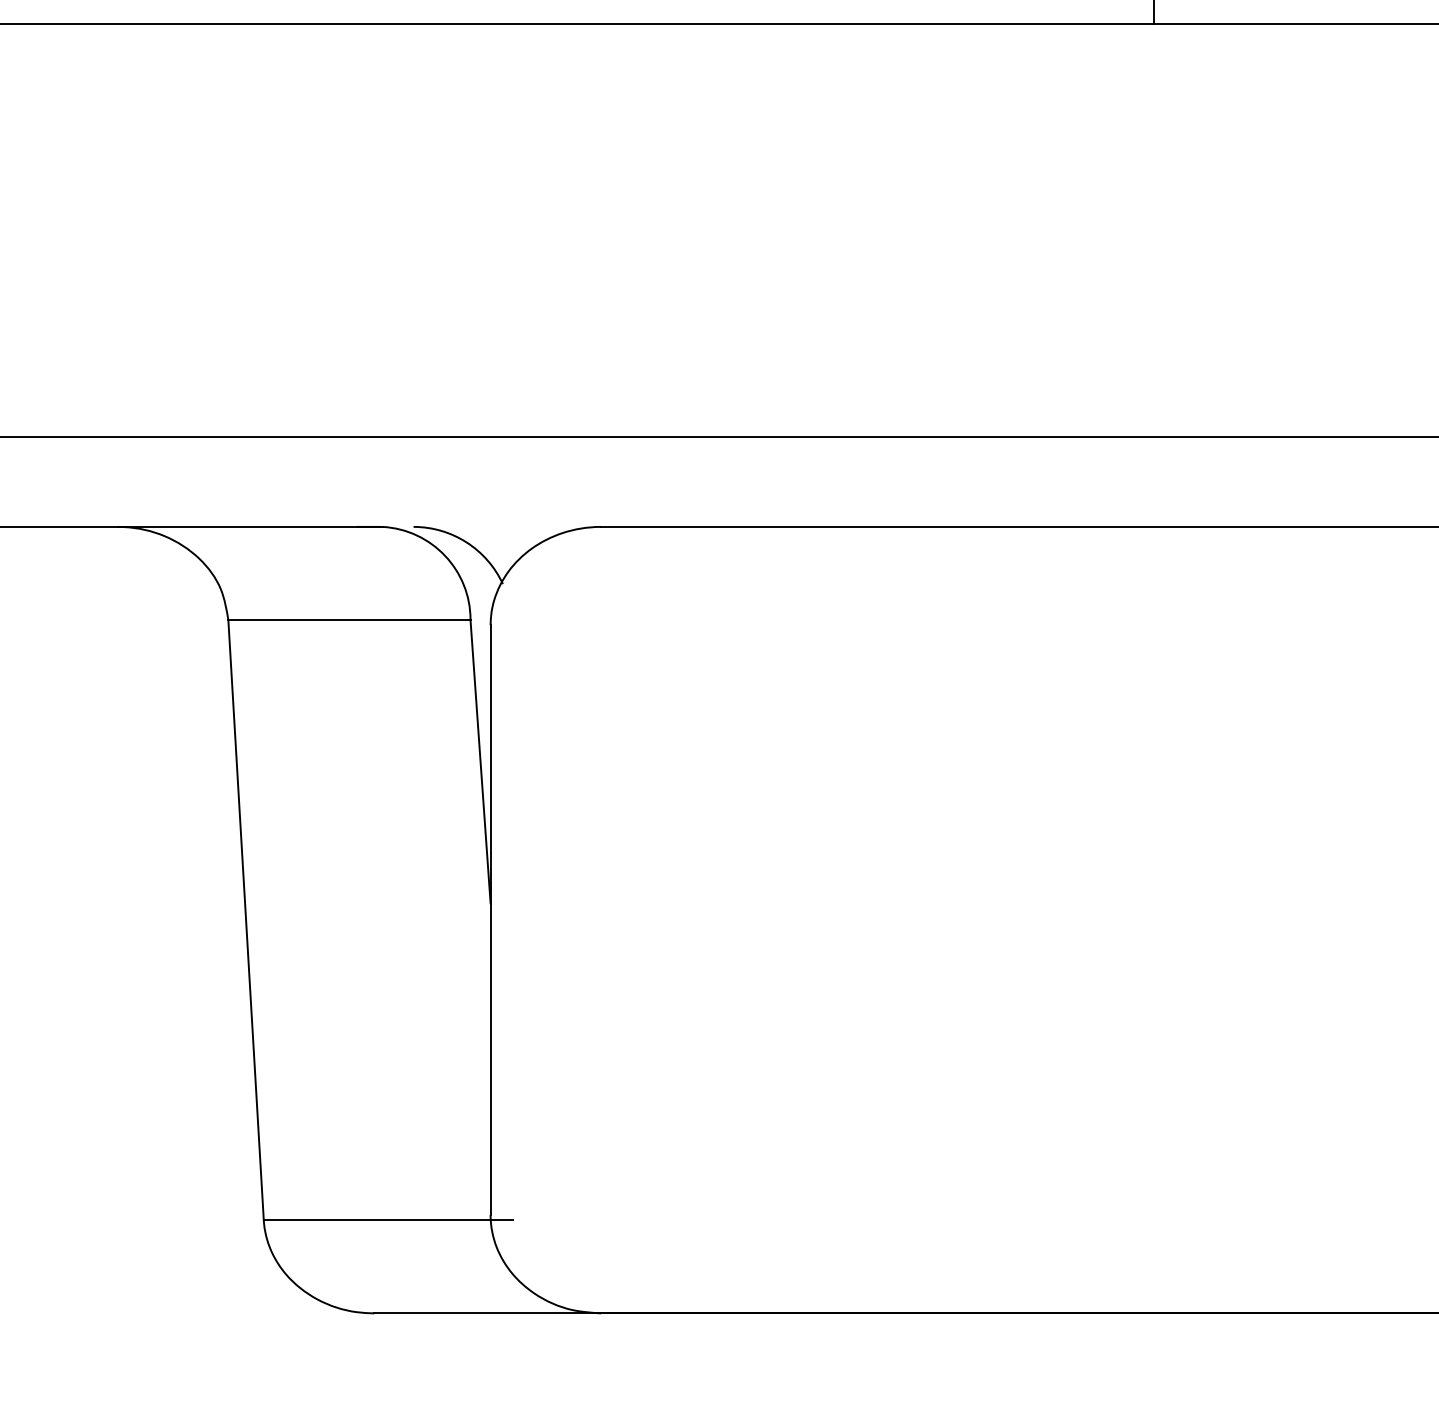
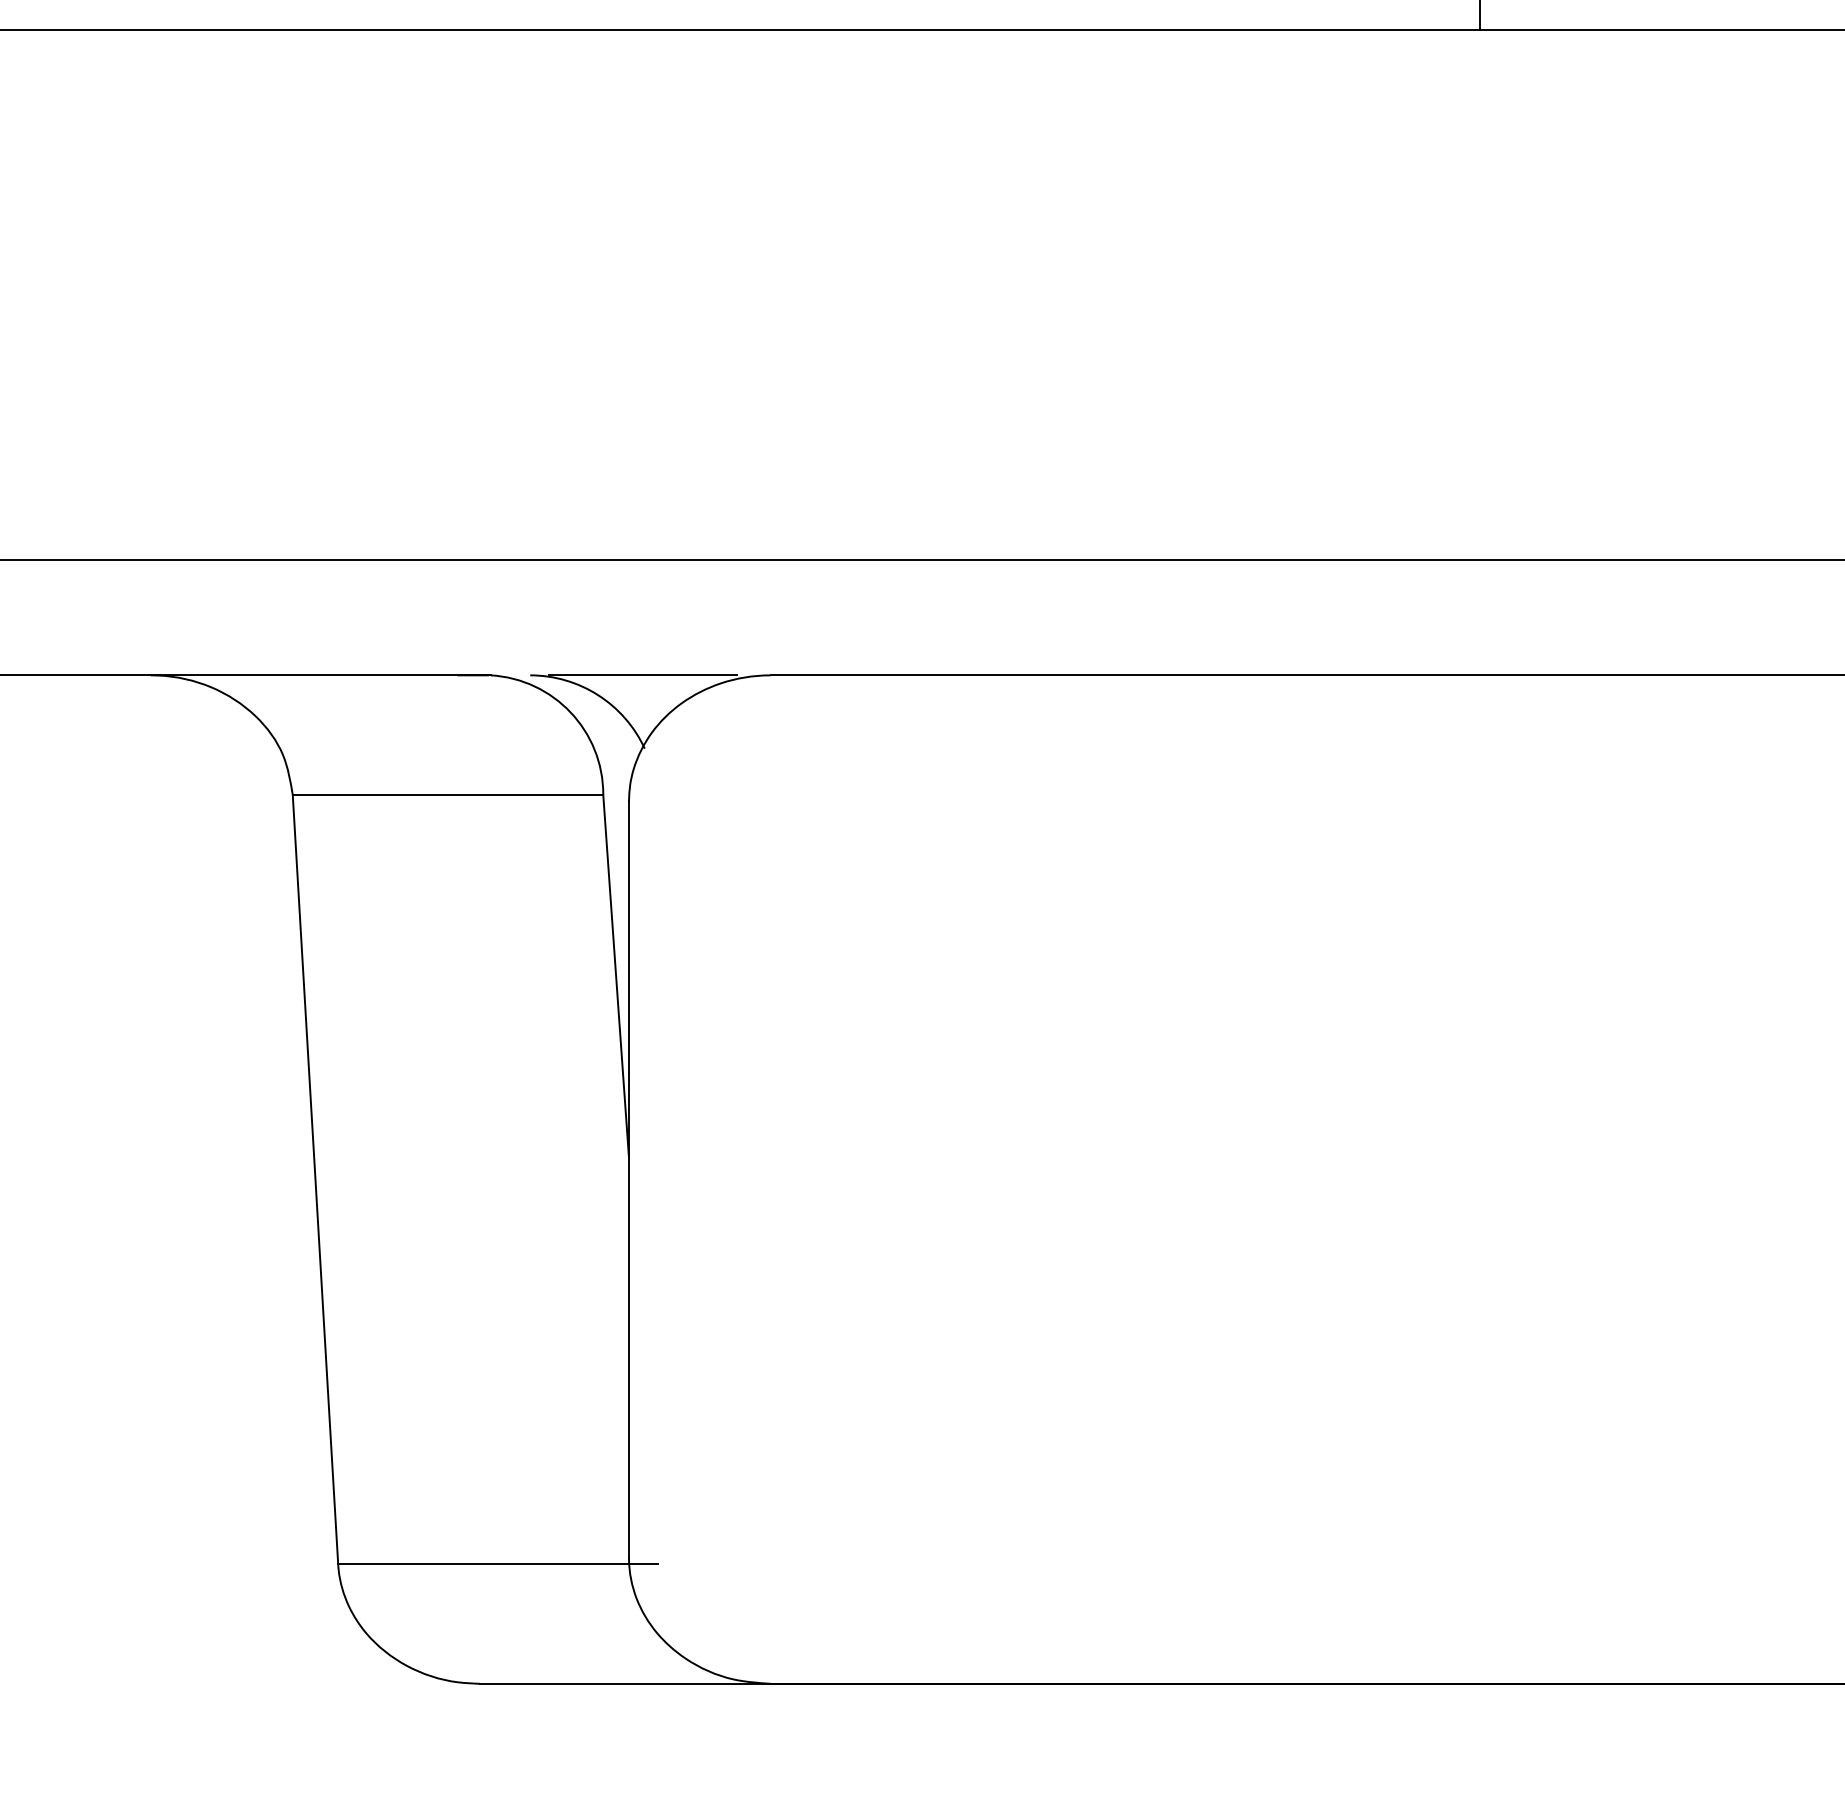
line: (501, 527) -> (642, 675), added

